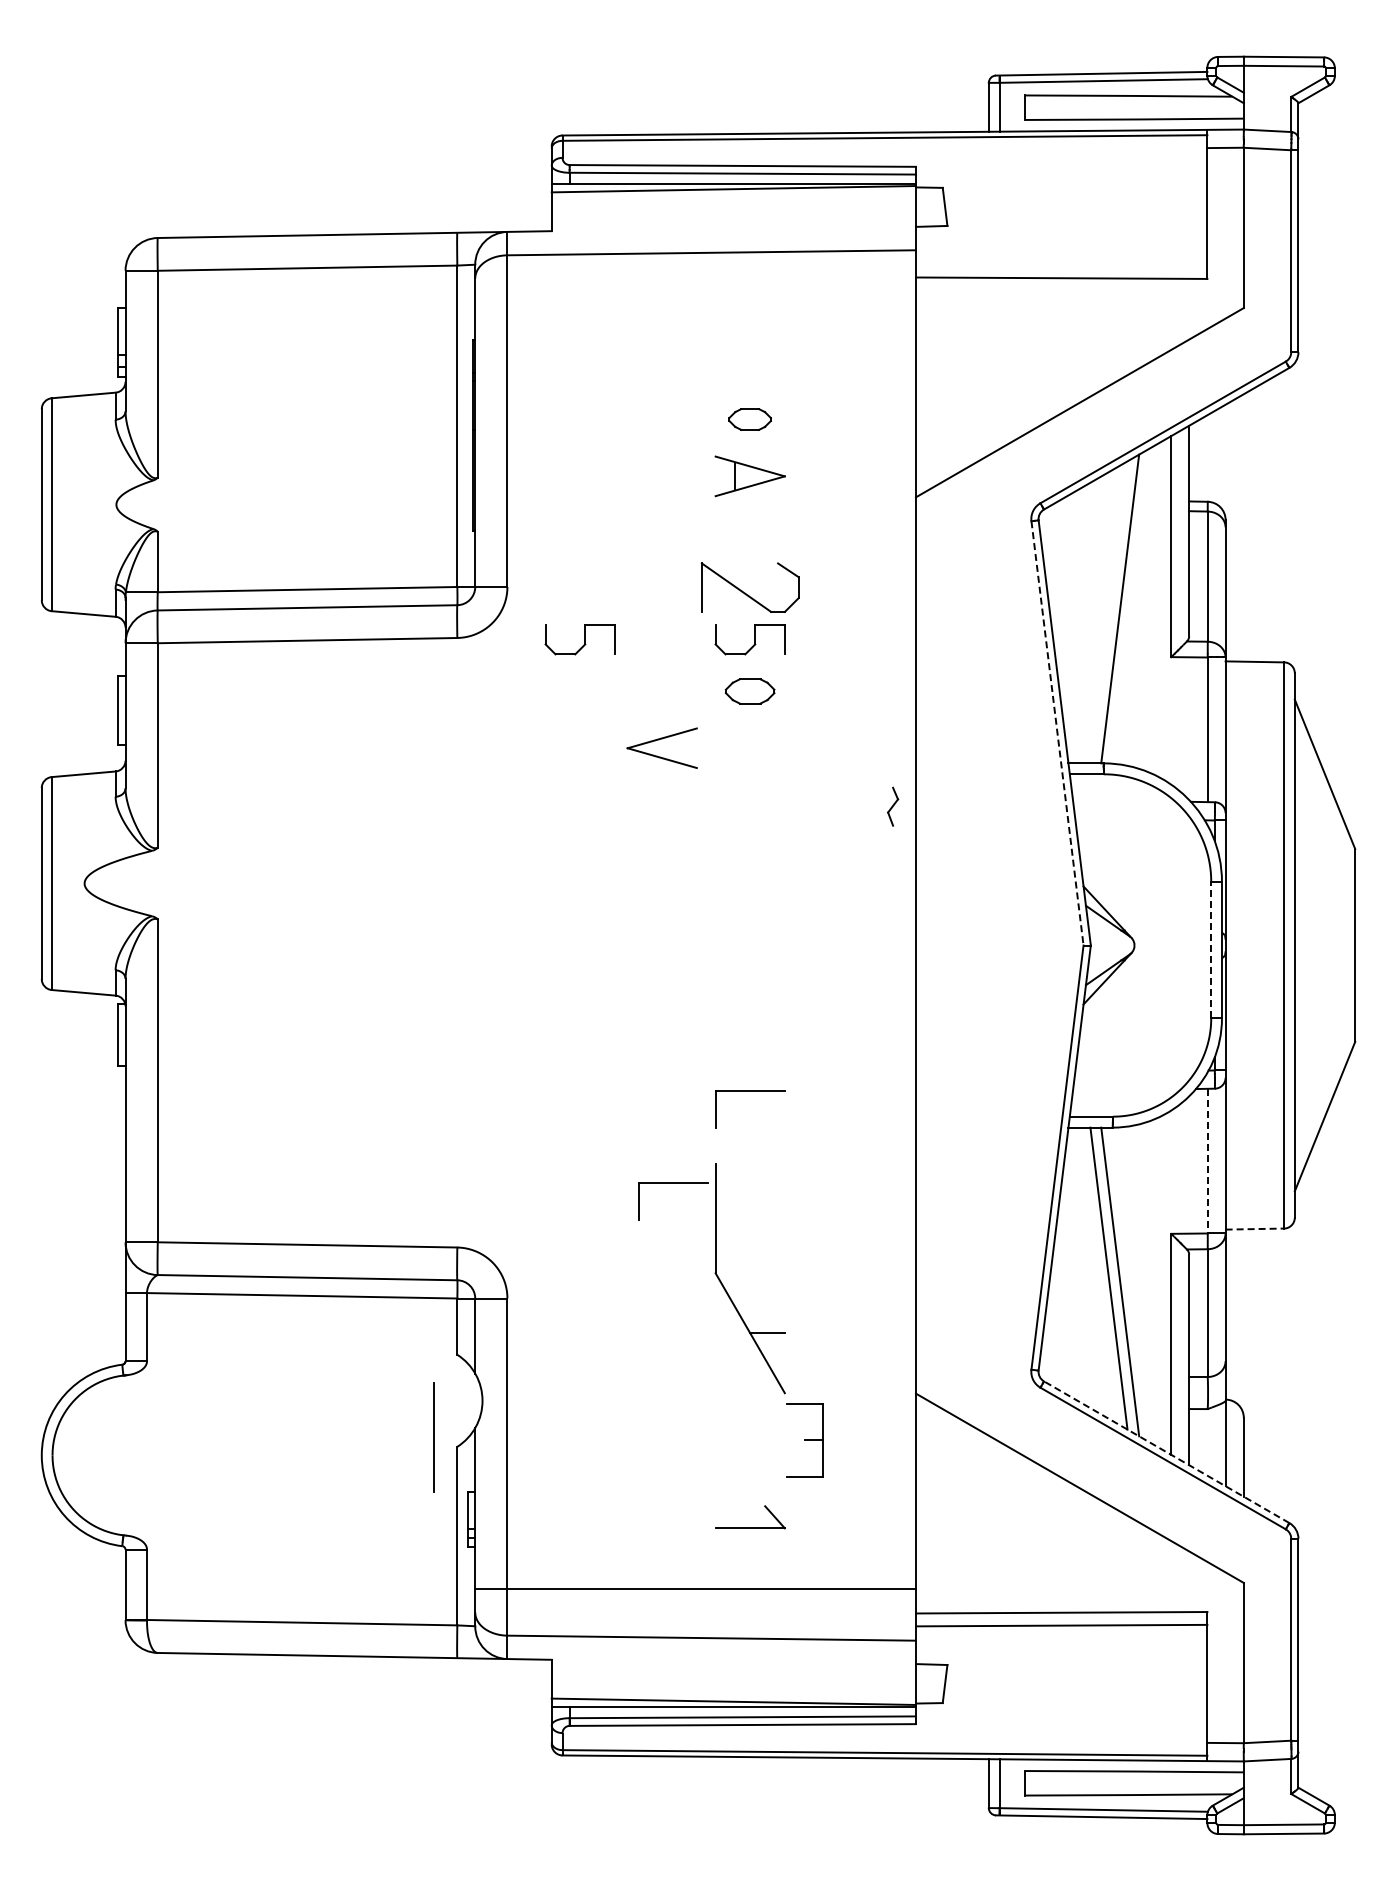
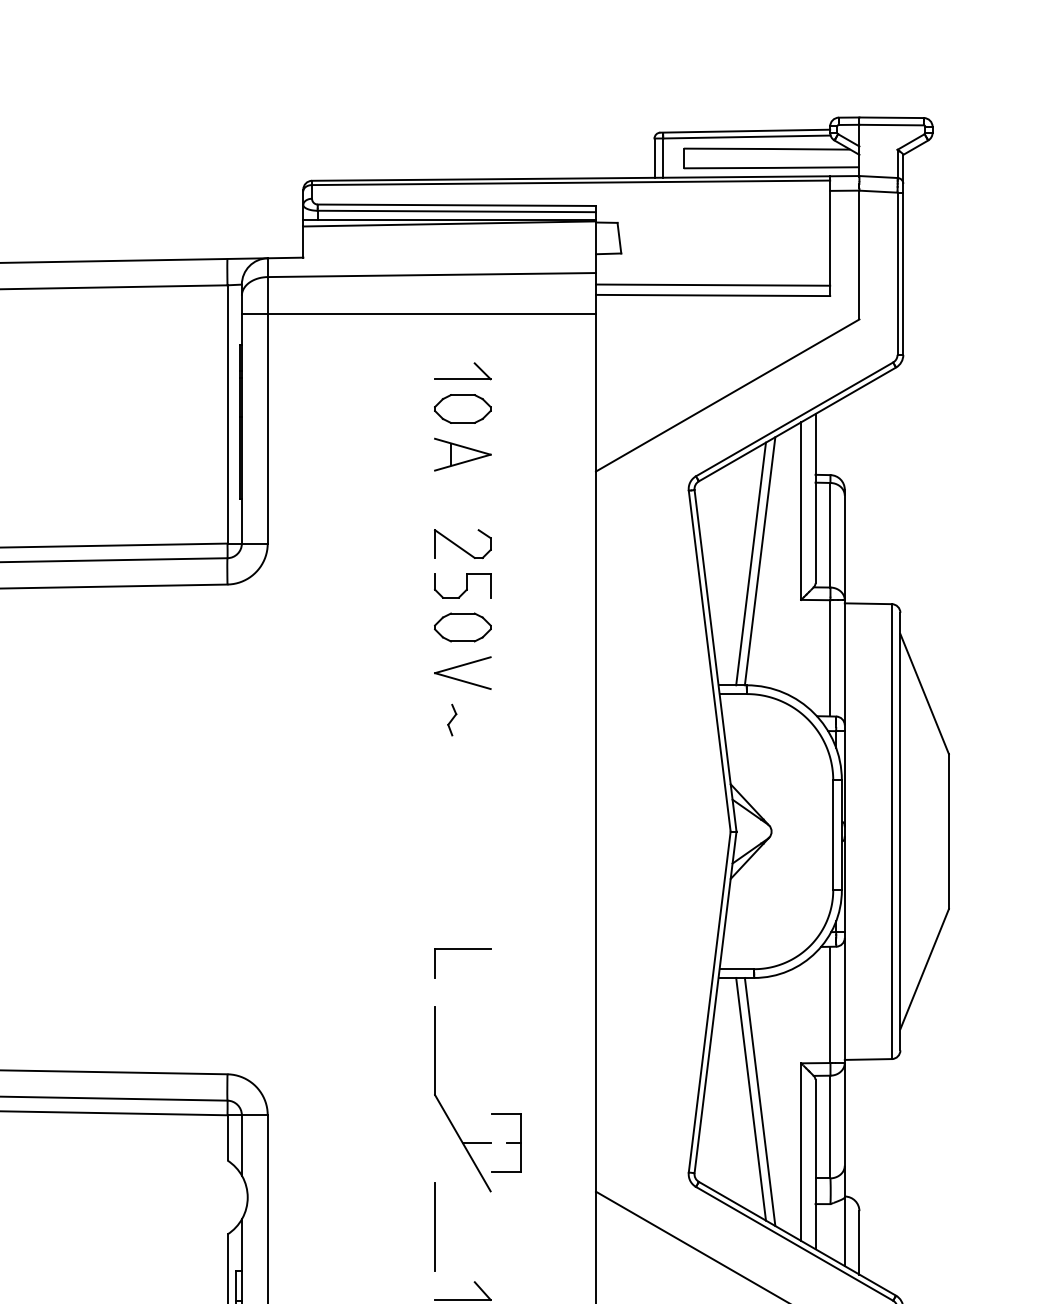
line: (1061, 265) -> (712, 285), added
line: (695, 301) -> (418, 314), added
part: (750, 381) -> (463, 378), added
part: (749, 419) -> (462, 408), size x1.67
part: (749, 587) -> (462, 543), size x0.71
line: (1108, 612) -> (750, 564), added
part: (579, 639) -> (325, 585), removed
part: (749, 691) -> (462, 627), size x1.43
line: (1057, 733) -> (709, 661), dashed -> solid
part: (659, 740) -> (460, 666), moved
part: (893, 806) -> (452, 719), moved
line: (1211, 949) -> (833, 834), dashed -> solid
line: (1207, 1161) -> (830, 1005), dashed -> solid
part: (673, 1183) -> (401, 1022), removed
line: (1255, 1229) -> (868, 1059), dashed -> solid
line: (433, 1437) -> (434, 1226), moved
part: (804, 1440) -> (506, 1143), moved
line: (1166, 1452) -> (797, 1239), dashed -> solid

